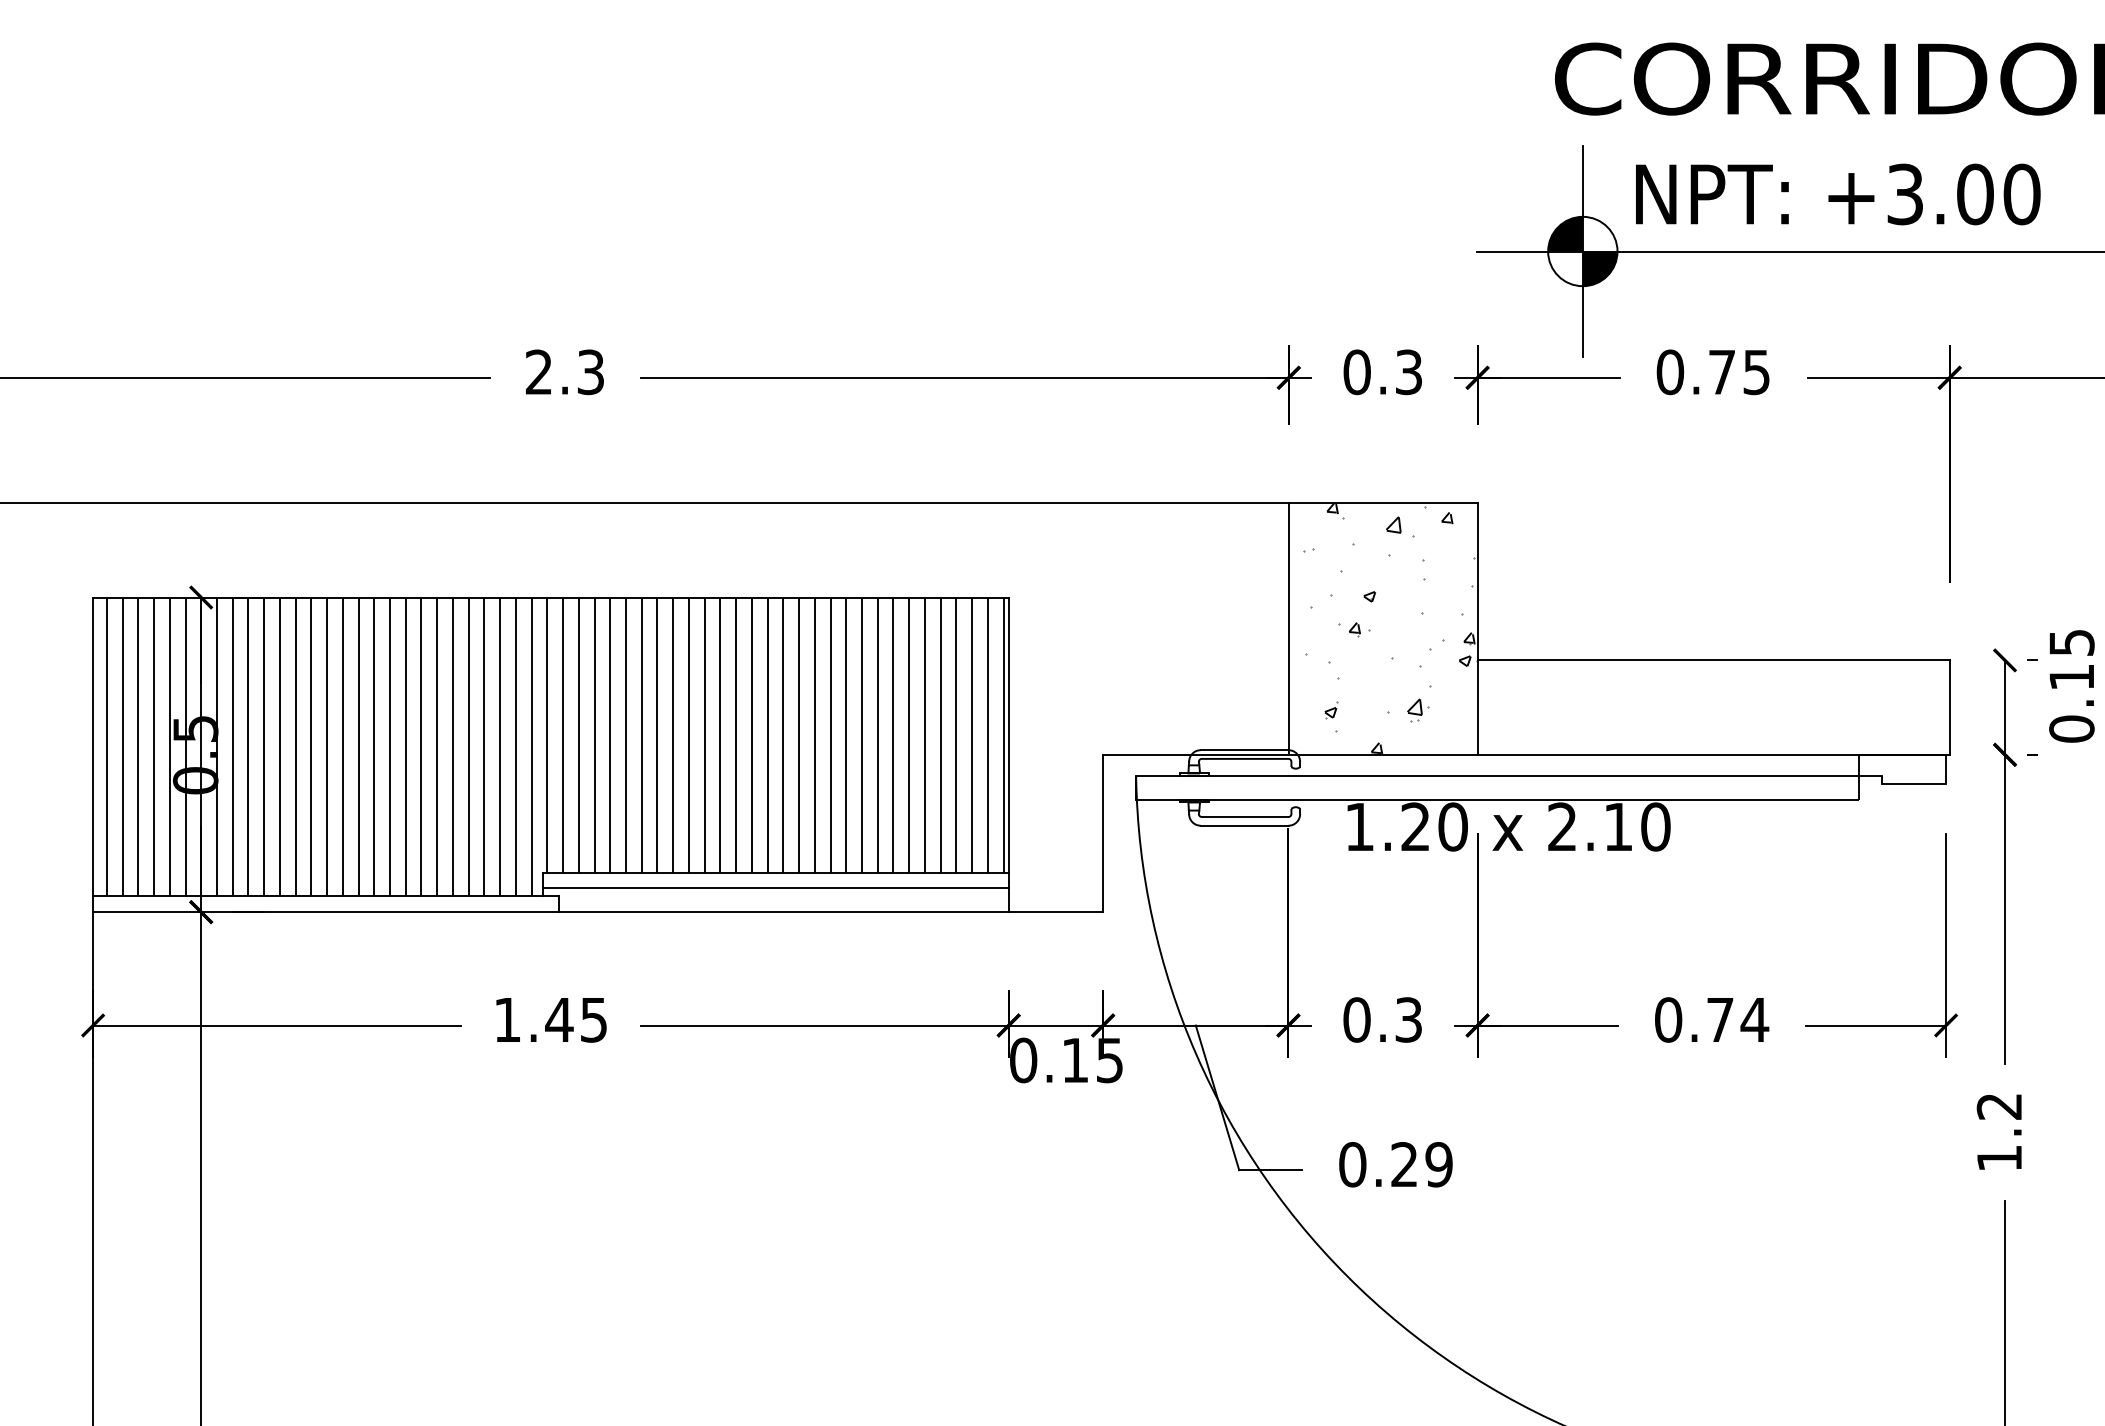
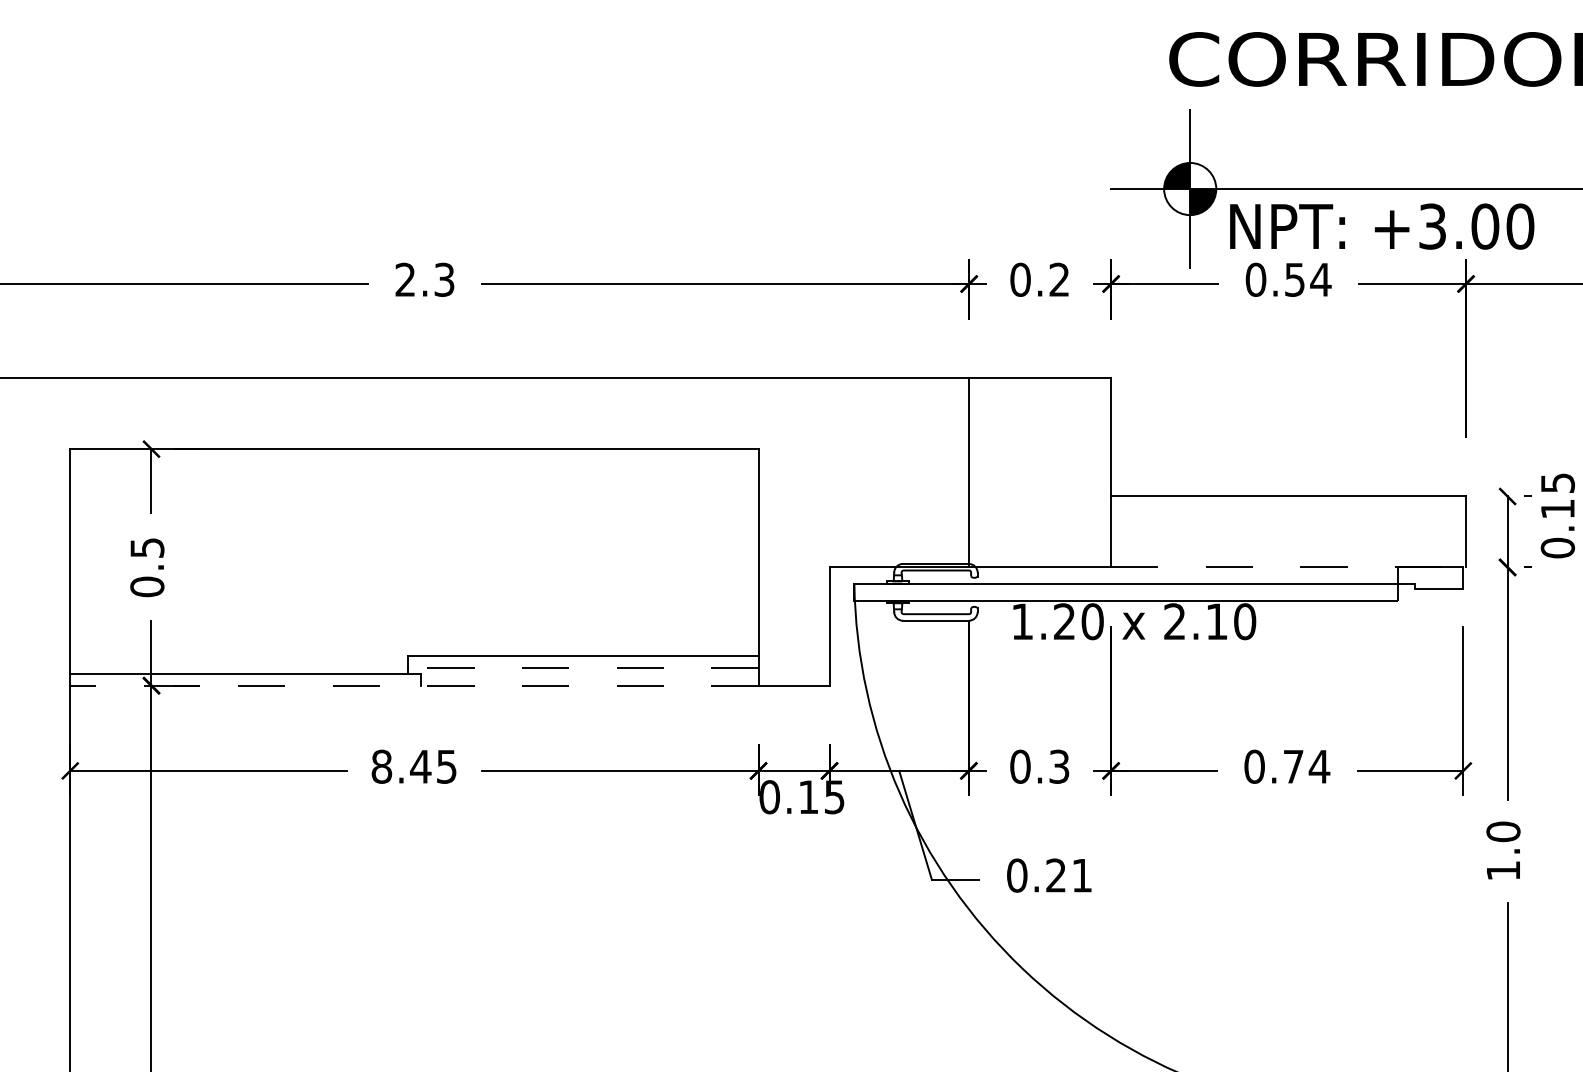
text: (1838, 194) -> (1382, 226), moved
text: (1408, 372) -> (1059, 280), 0.3 -> 0.2
text: (1740, 372) -> (1308, 280), 0.75 -> 0.54
hatch: (1389, 628) -> (1044, 472), removed
hatch: (554, 746) -> (417, 561), removed
line: (1714, 754) -> (1289, 567), solid -> dashed
line: (775, 888) -> (583, 667), solid -> dashed
line: (550, 912) -> (414, 685), solid -> dashed
text: (507, 1019) -> (381, 766), 1.45 -> 8.45
text: (1999, 1106) -> (1503, 831), 1.2 -> 1.0
text: (1438, 1164) -> (1081, 875), 0.29 -> 0.21

